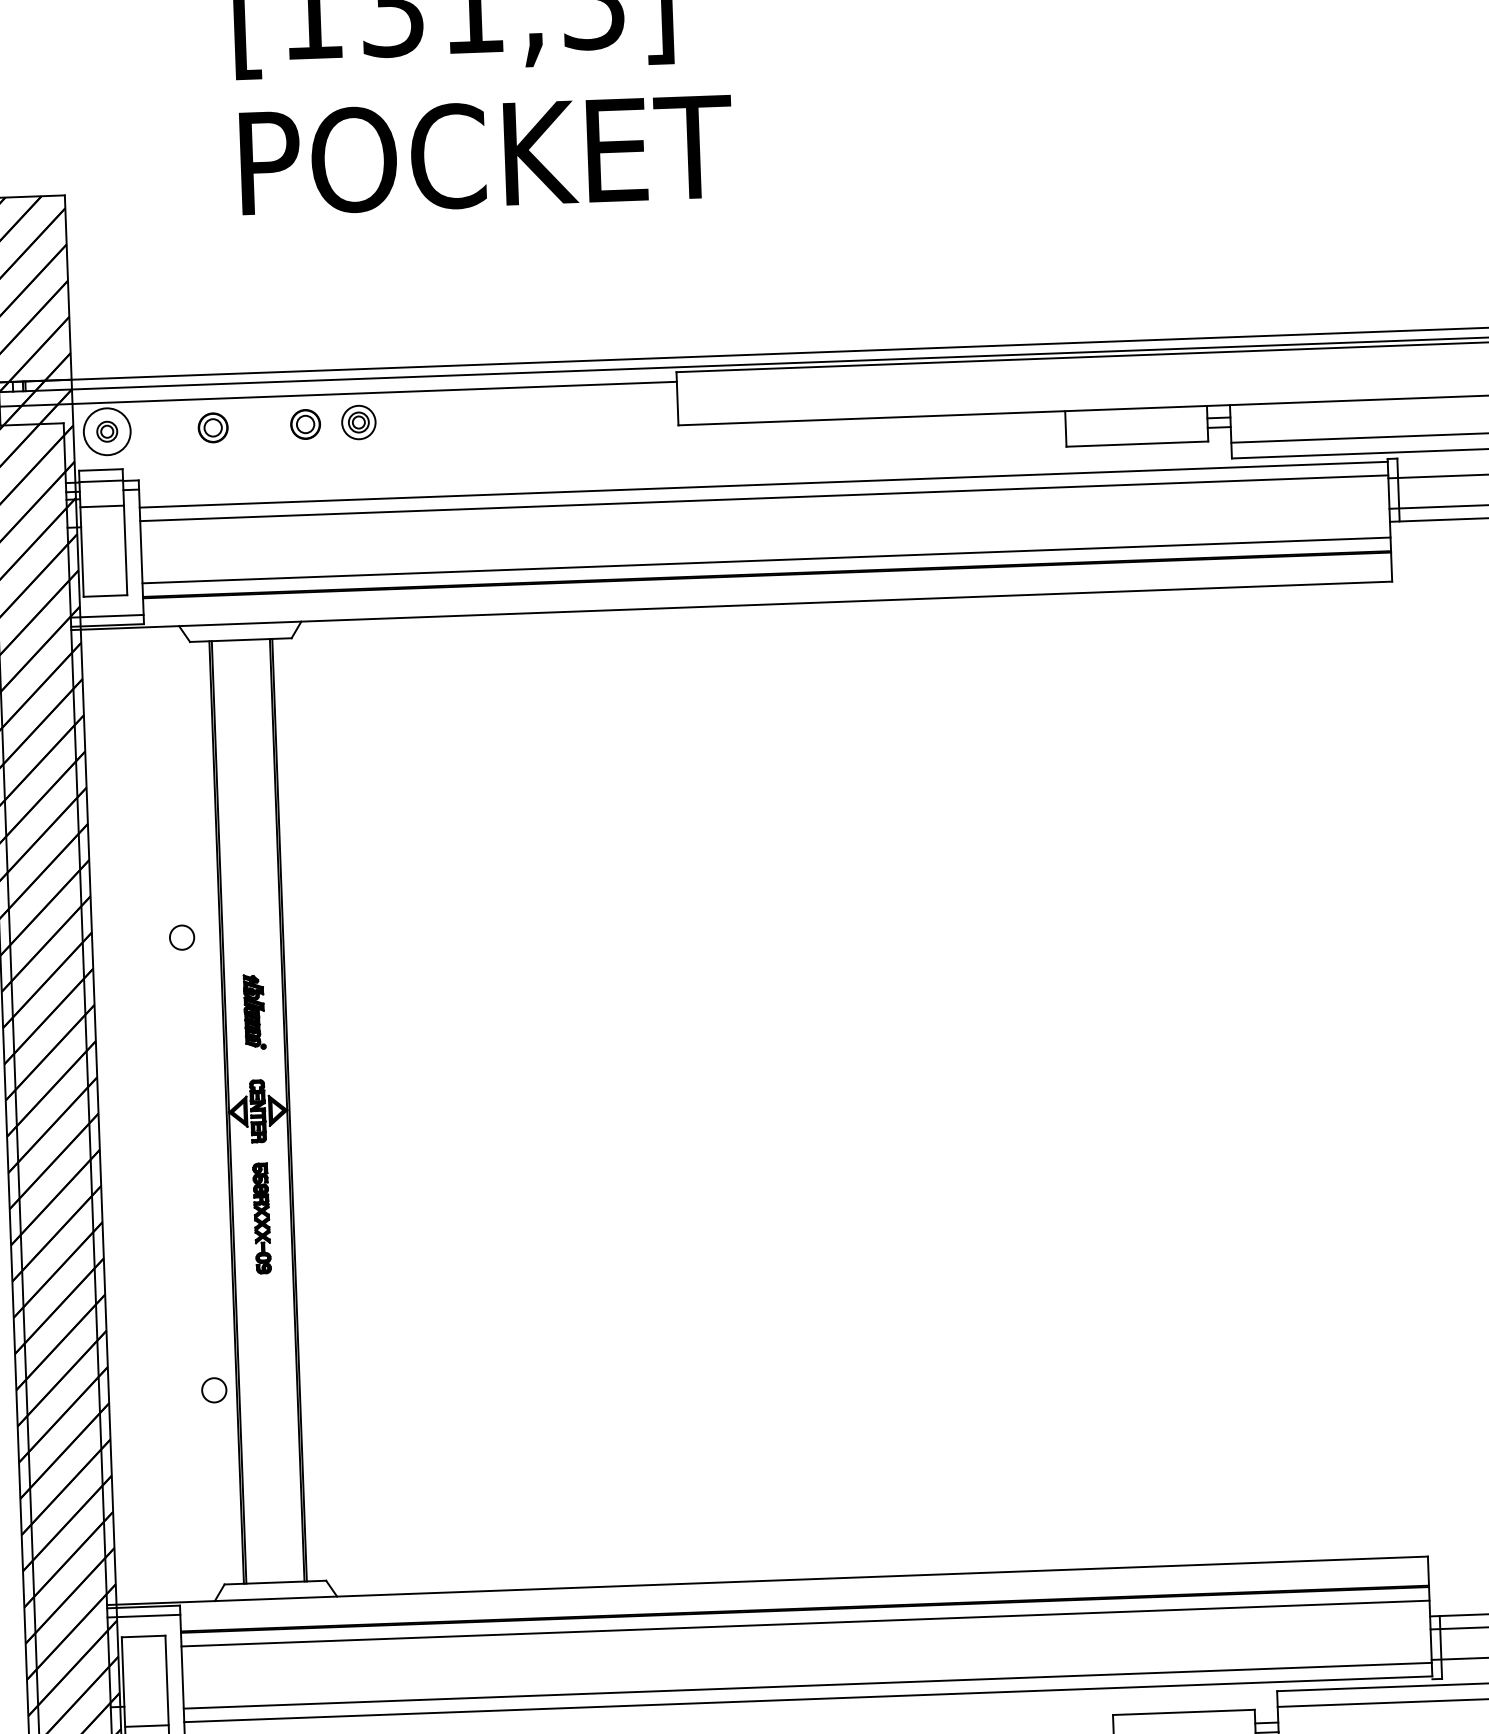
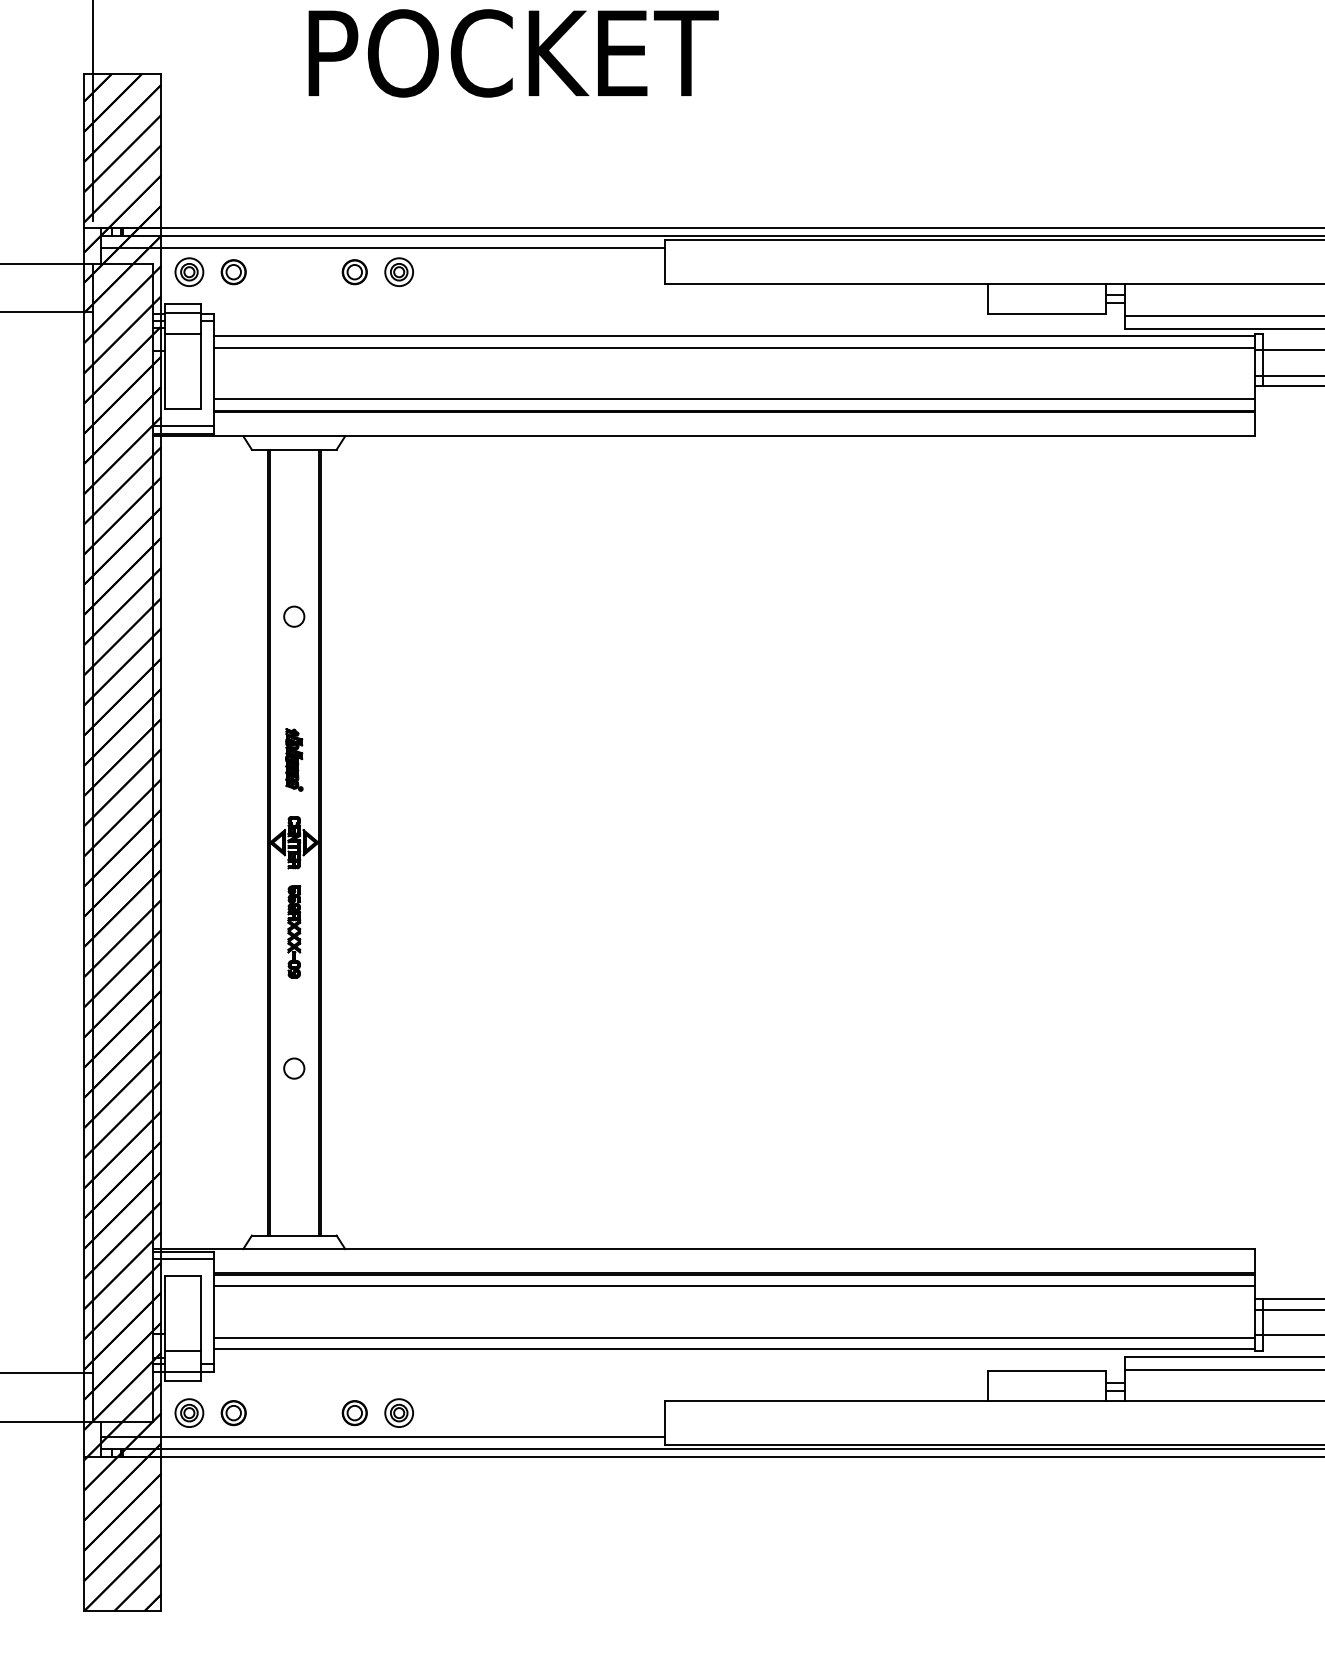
part: (212, 428) -> (233, 272), moved
circle: (107, 432) -> (189, 272), size x0.71
circle: (182, 937) -> (294, 616), moved
circle: (214, 1390) -> (294, 1068), moved

